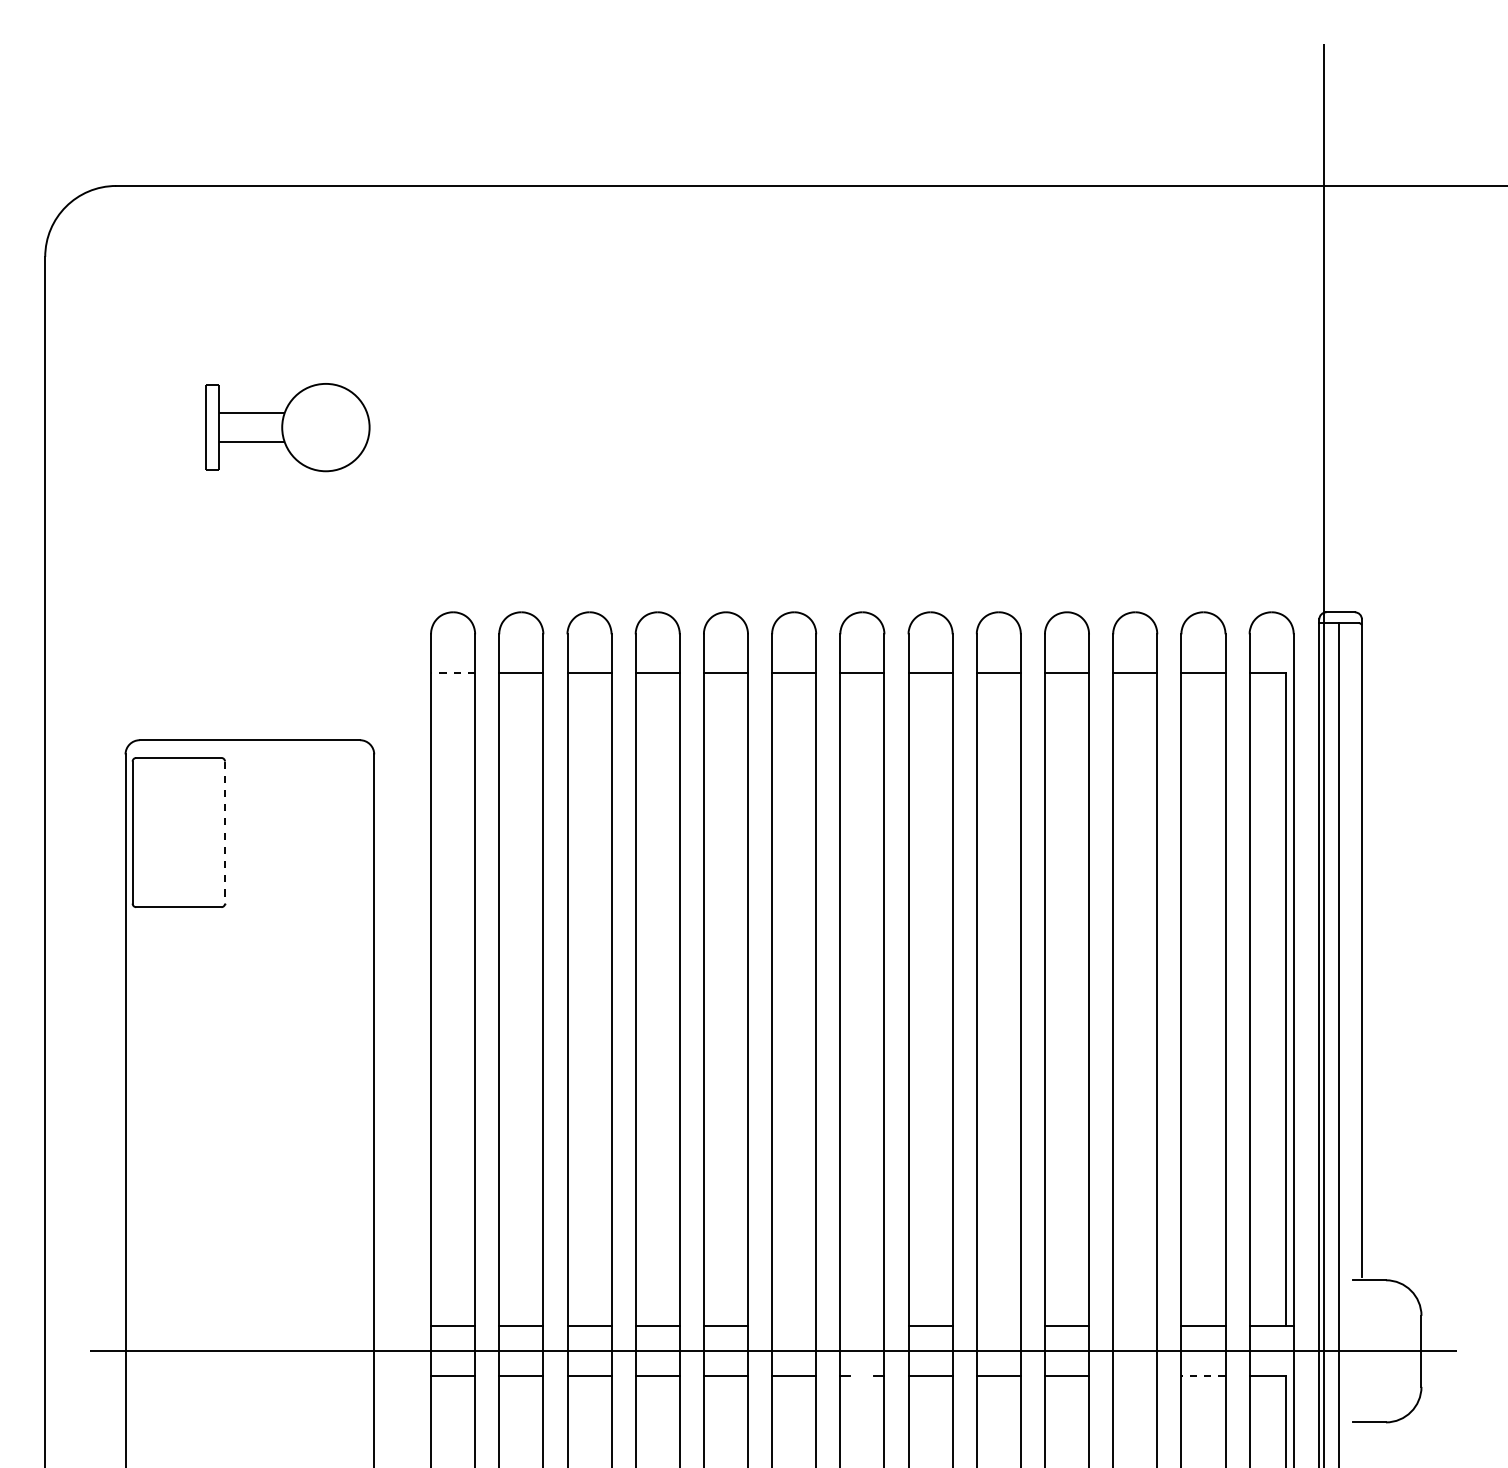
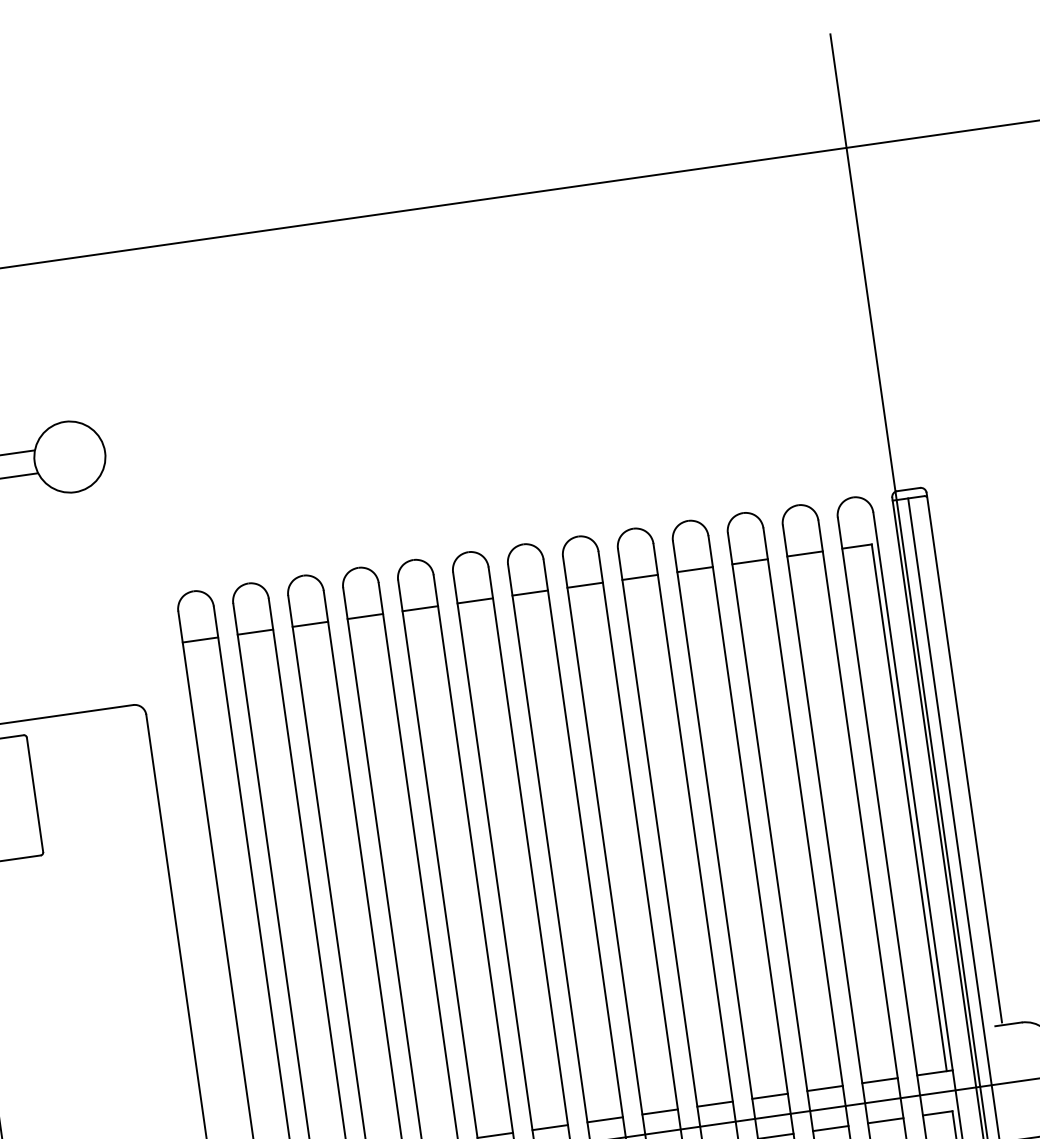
line: (453, 672) -> (200, 639), dashed -> solid
line: (225, 833) -> (35, 795), dashed -> solid
line: (794, 1326) -> (550, 1127), added
line: (862, 1326) -> (605, 1119), added
line: (998, 1326) -> (714, 1104), added
line: (1135, 1326) -> (825, 1088), added
line: (1135, 1376) -> (830, 1128), added
line: (1203, 1376) -> (885, 1120), dashed -> solid

